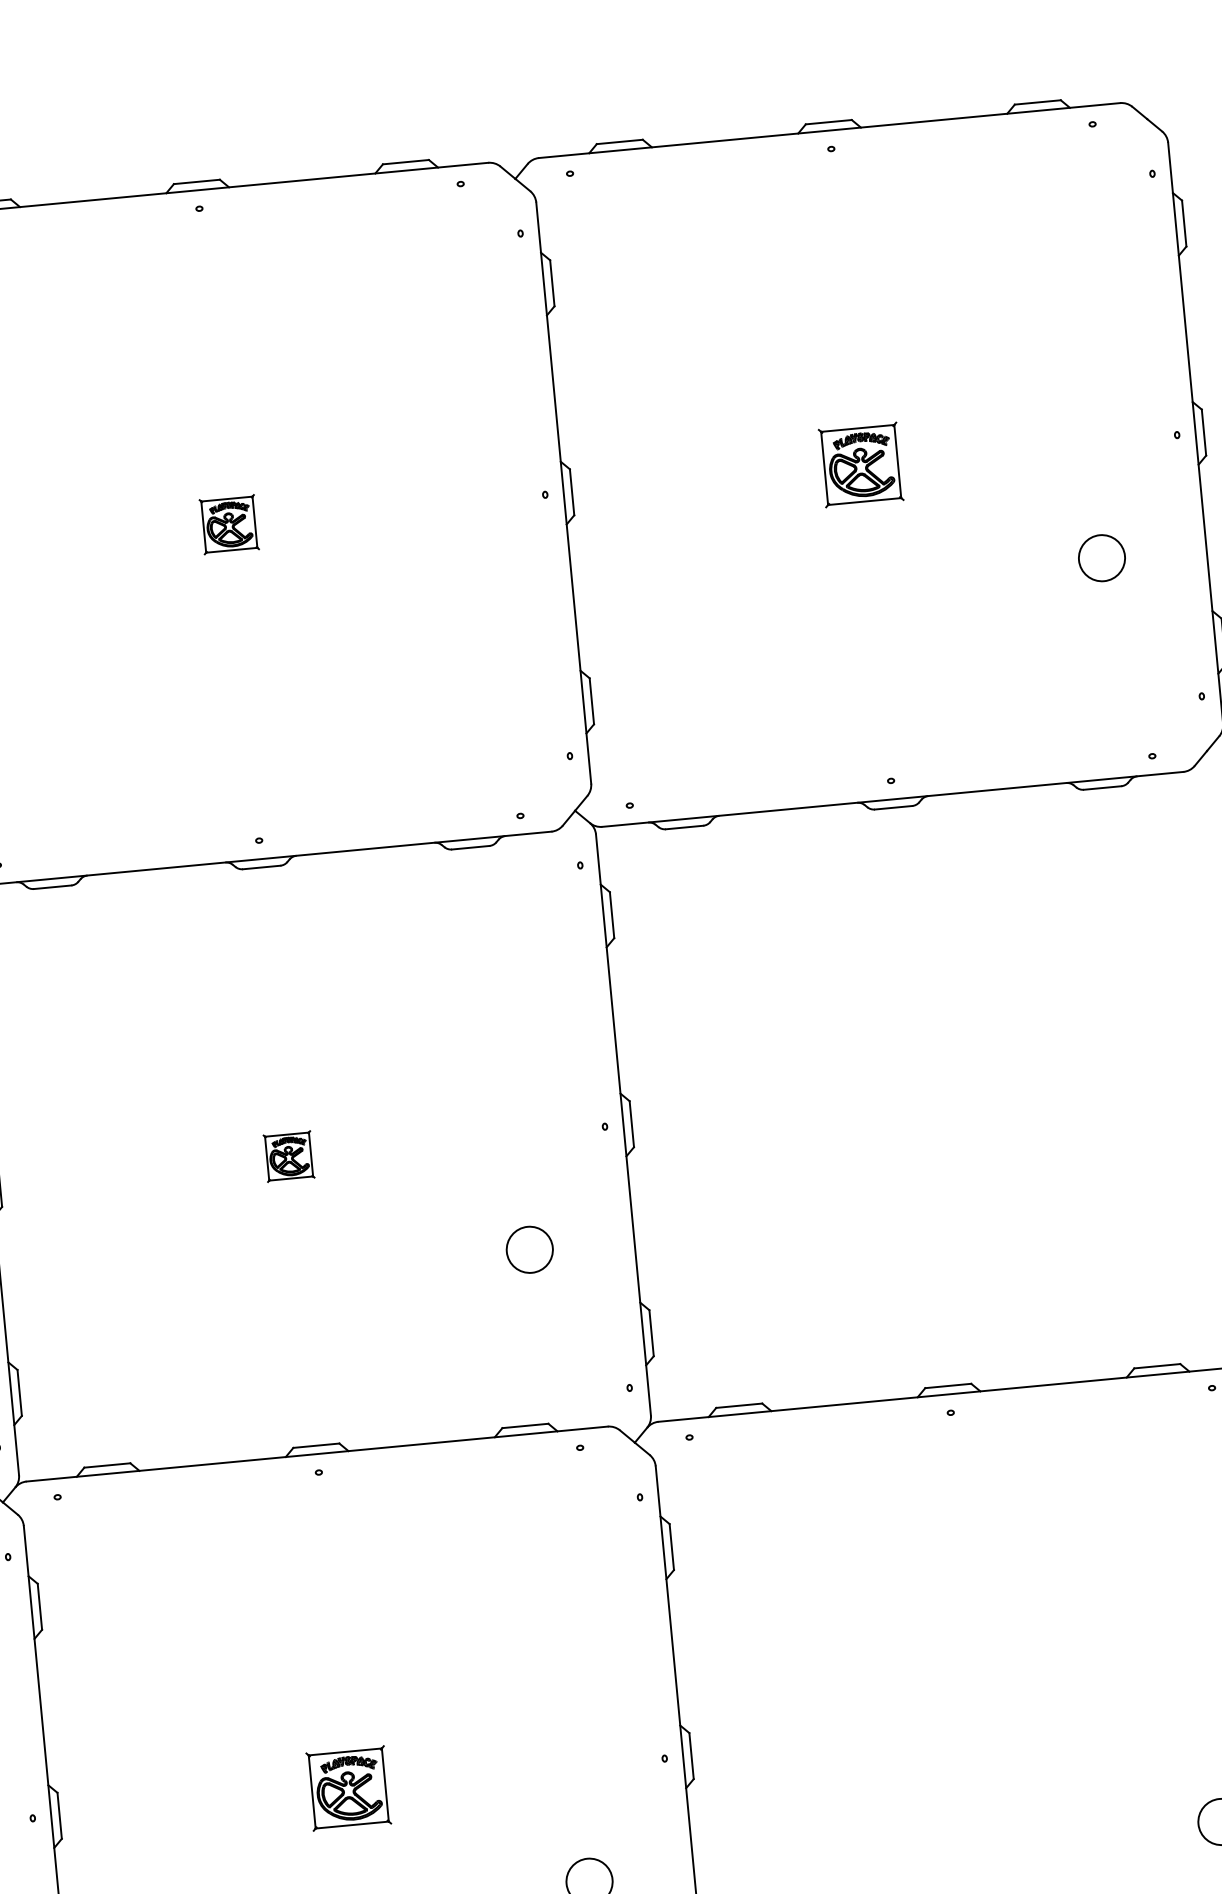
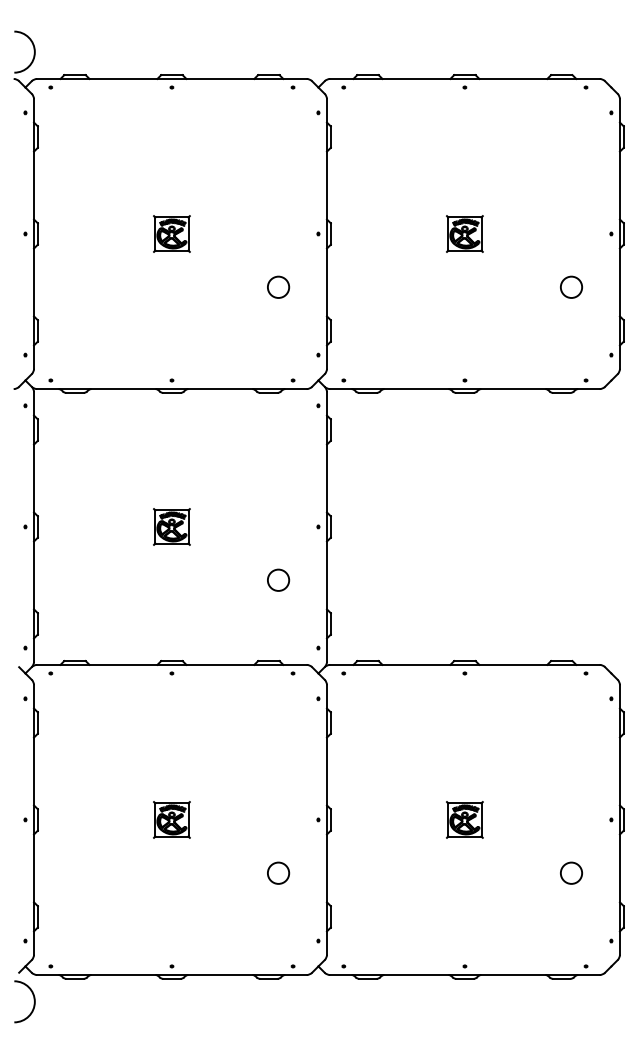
part: (228, 523) -> (171, 233), size x1.43
circle: (469, 616) -> (278, 286), added
part: (287, 1155) -> (171, 526), size x1.67
part: (979, 1727) -> (464, 819), added

